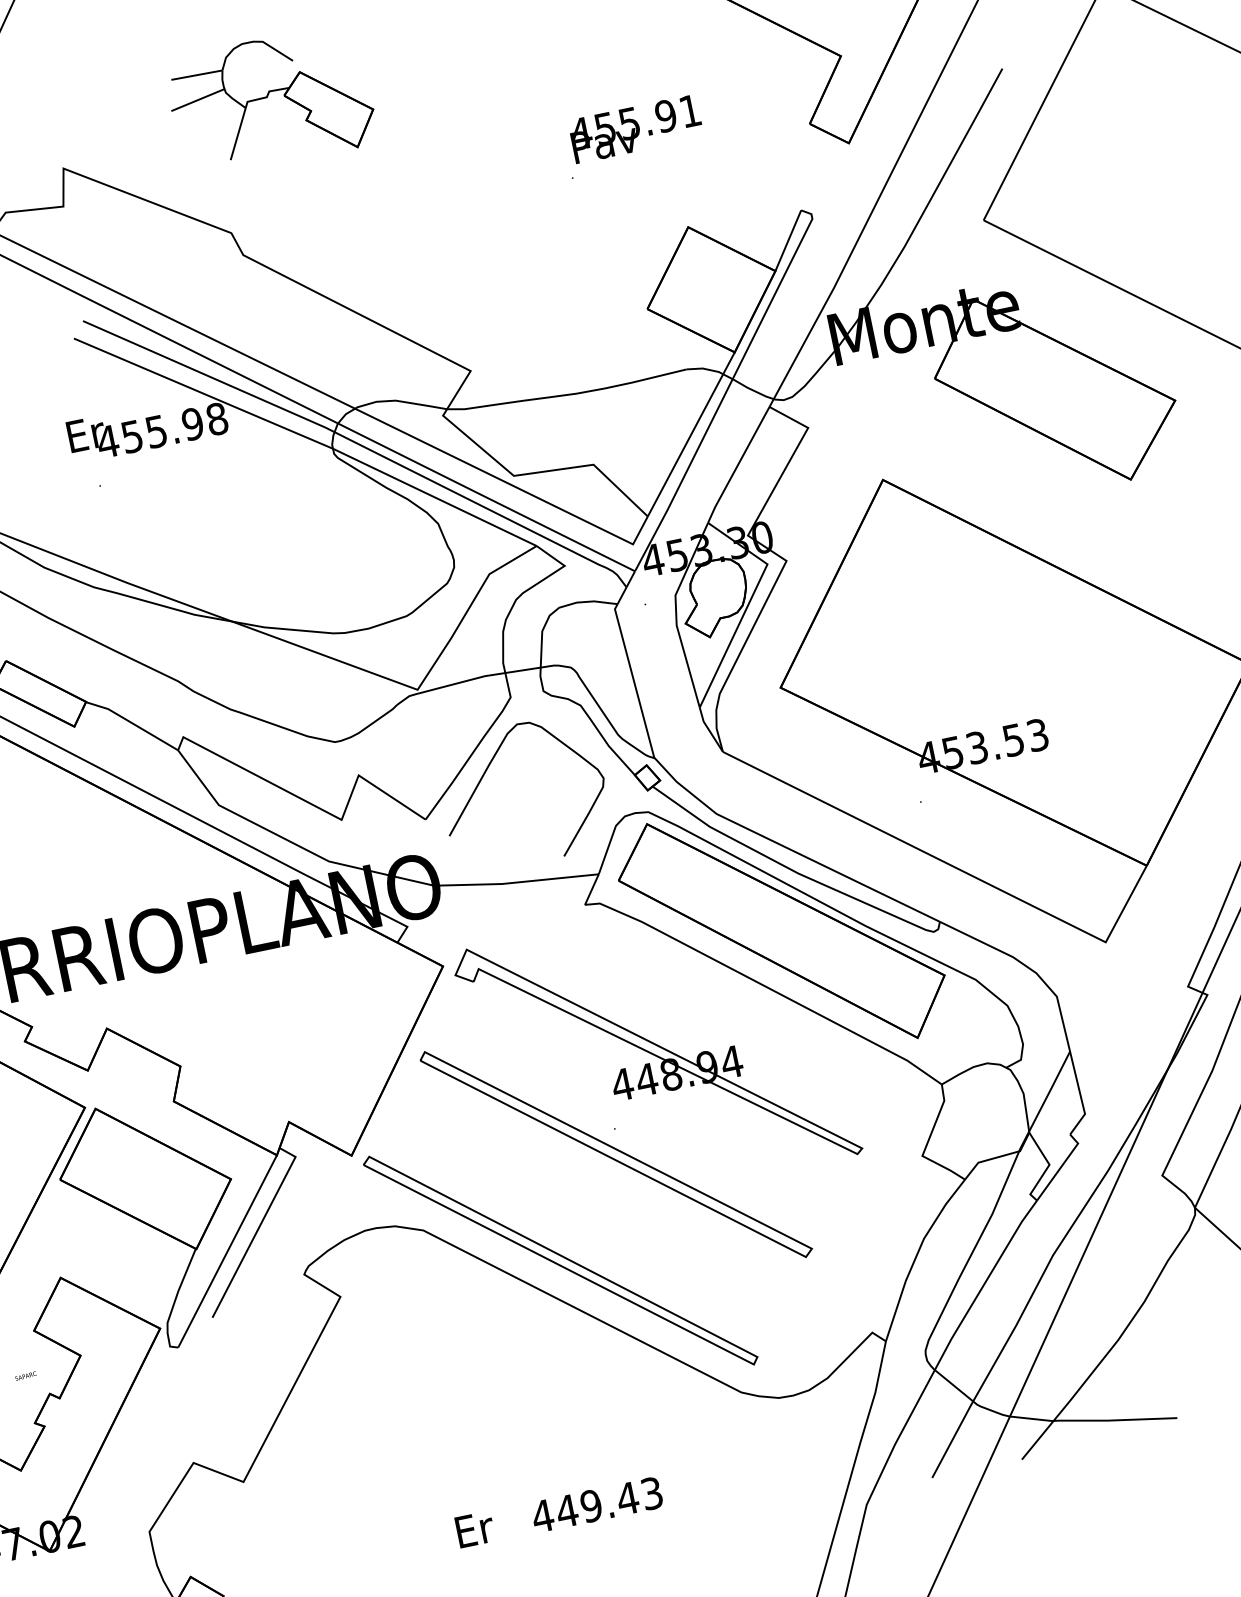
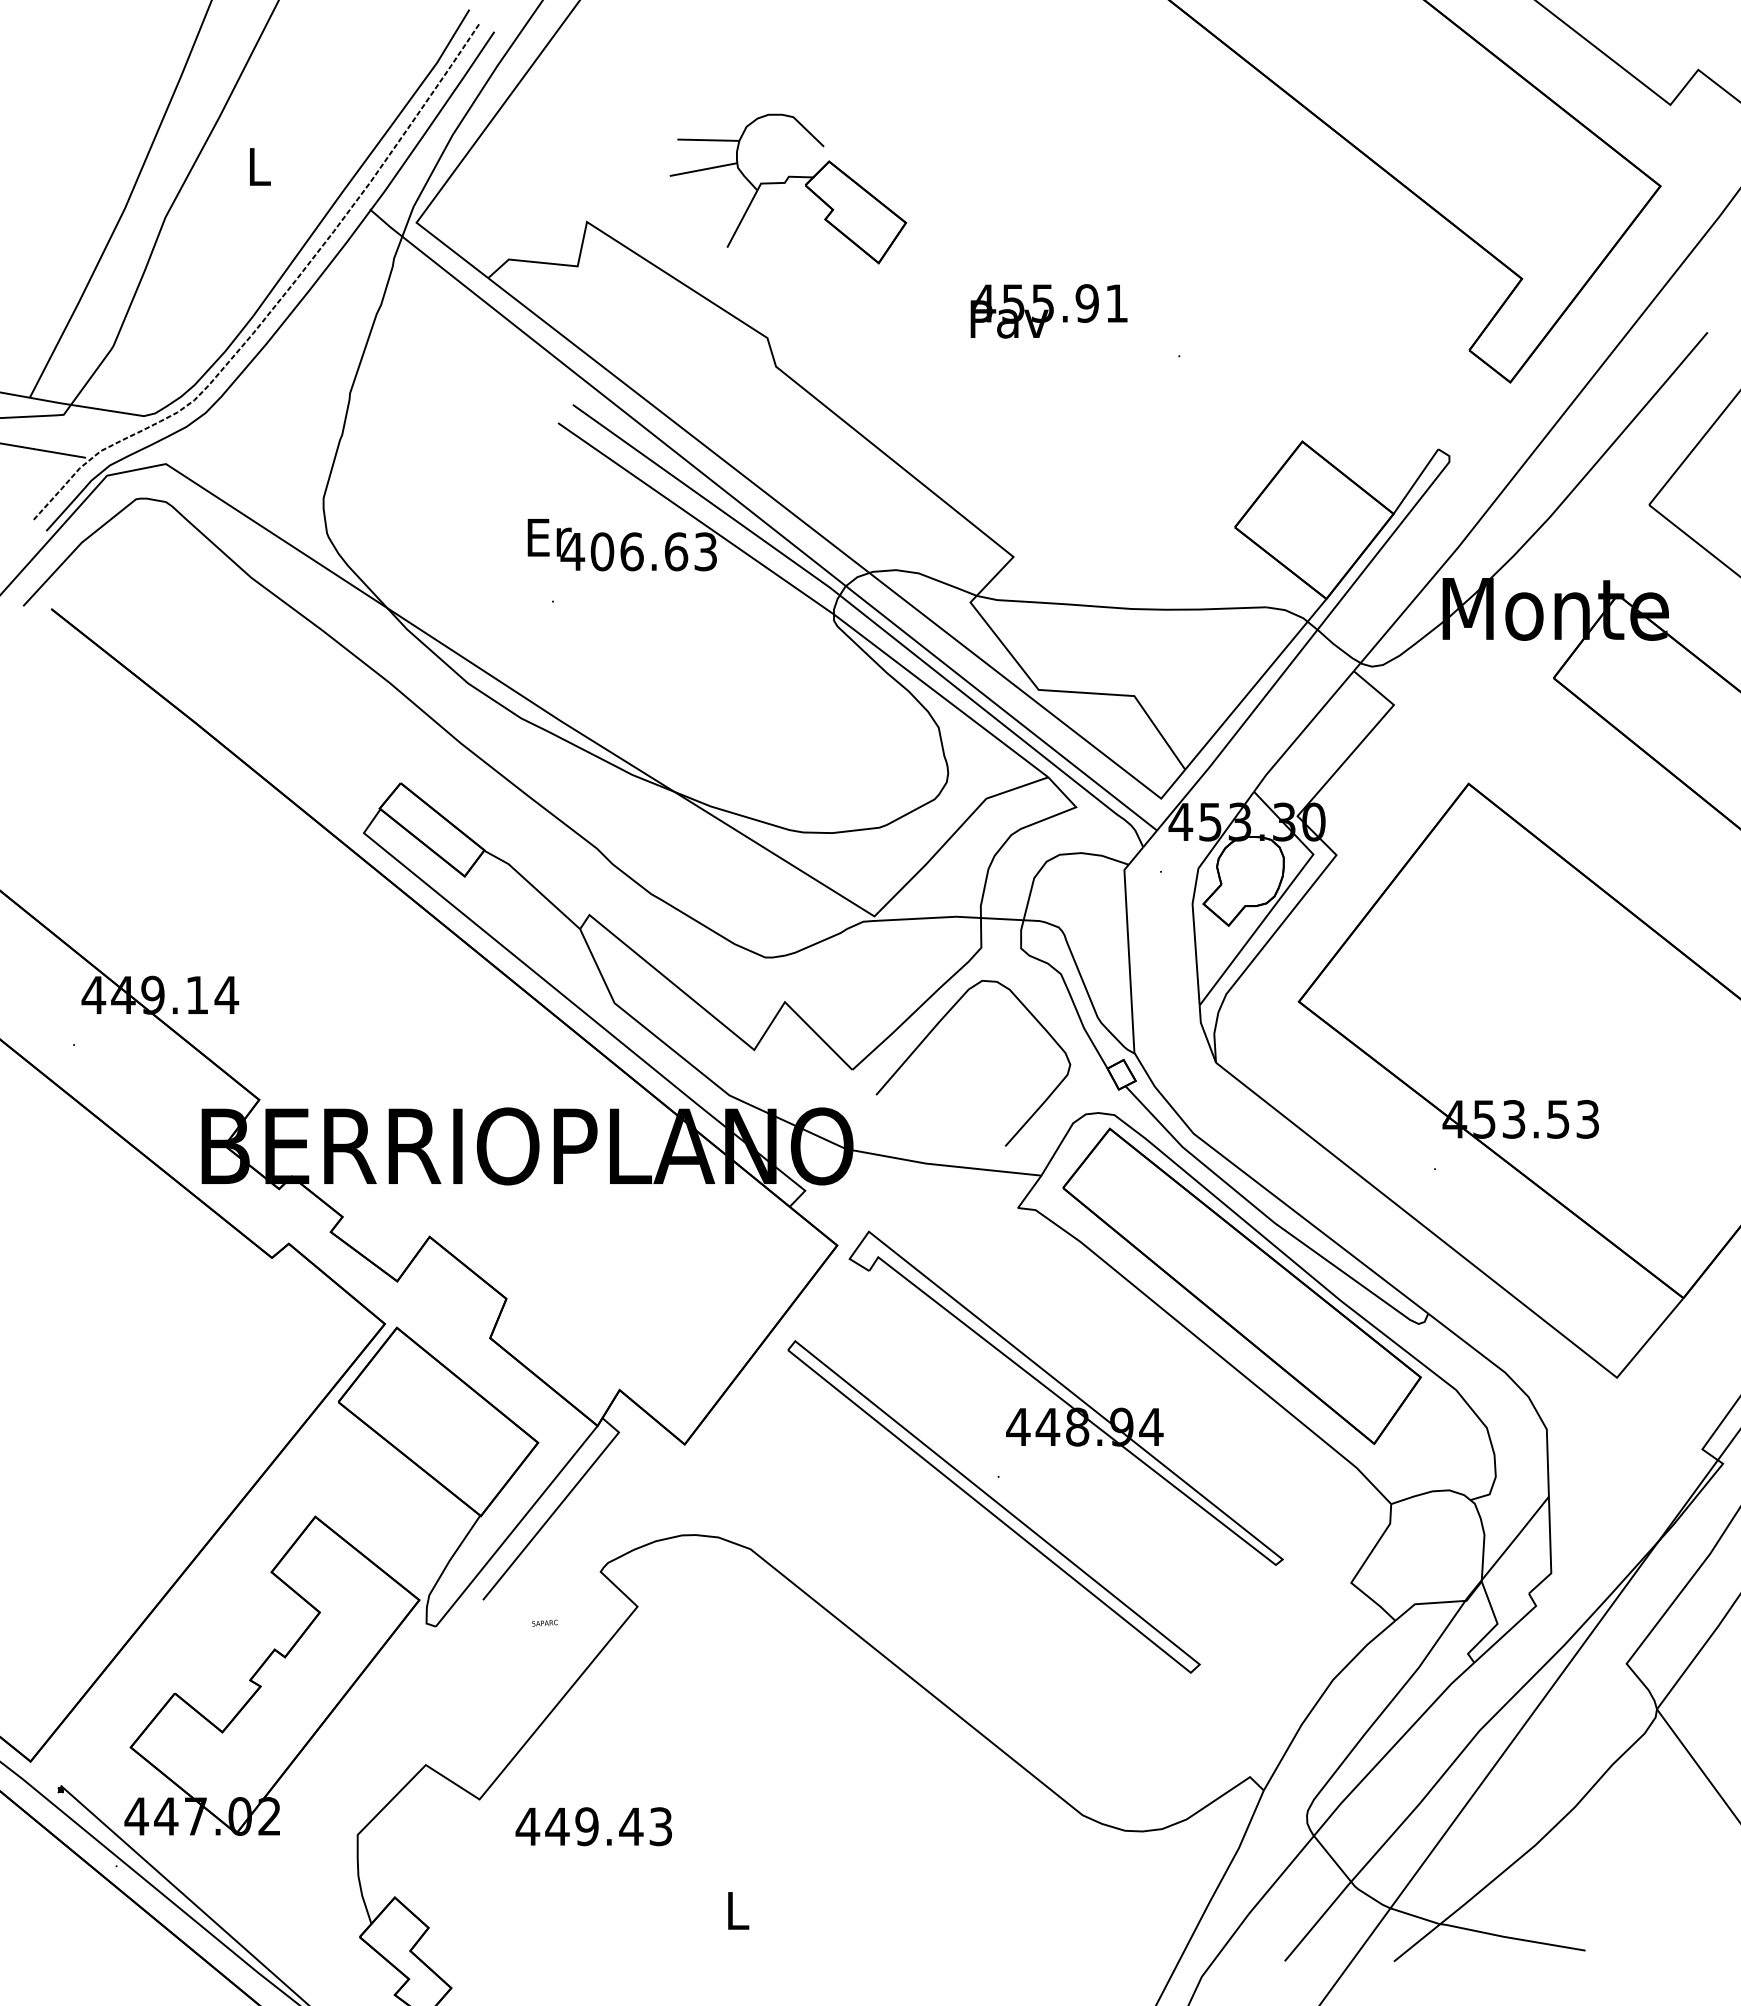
part: (270, 101) -> (788, 188), moved
text: (635, 129) -> (1048, 311), moved
text: (174, 427) -> (653, 551), 455.98 -> 406.63
part: (560, 1260) -> (903, 1617), removed
text: (25, 1375) -> (544, 1622), moved
text: (596, 1504) -> (593, 1826), moved
text: (475, 1529) -> (738, 1910), Er -> L

